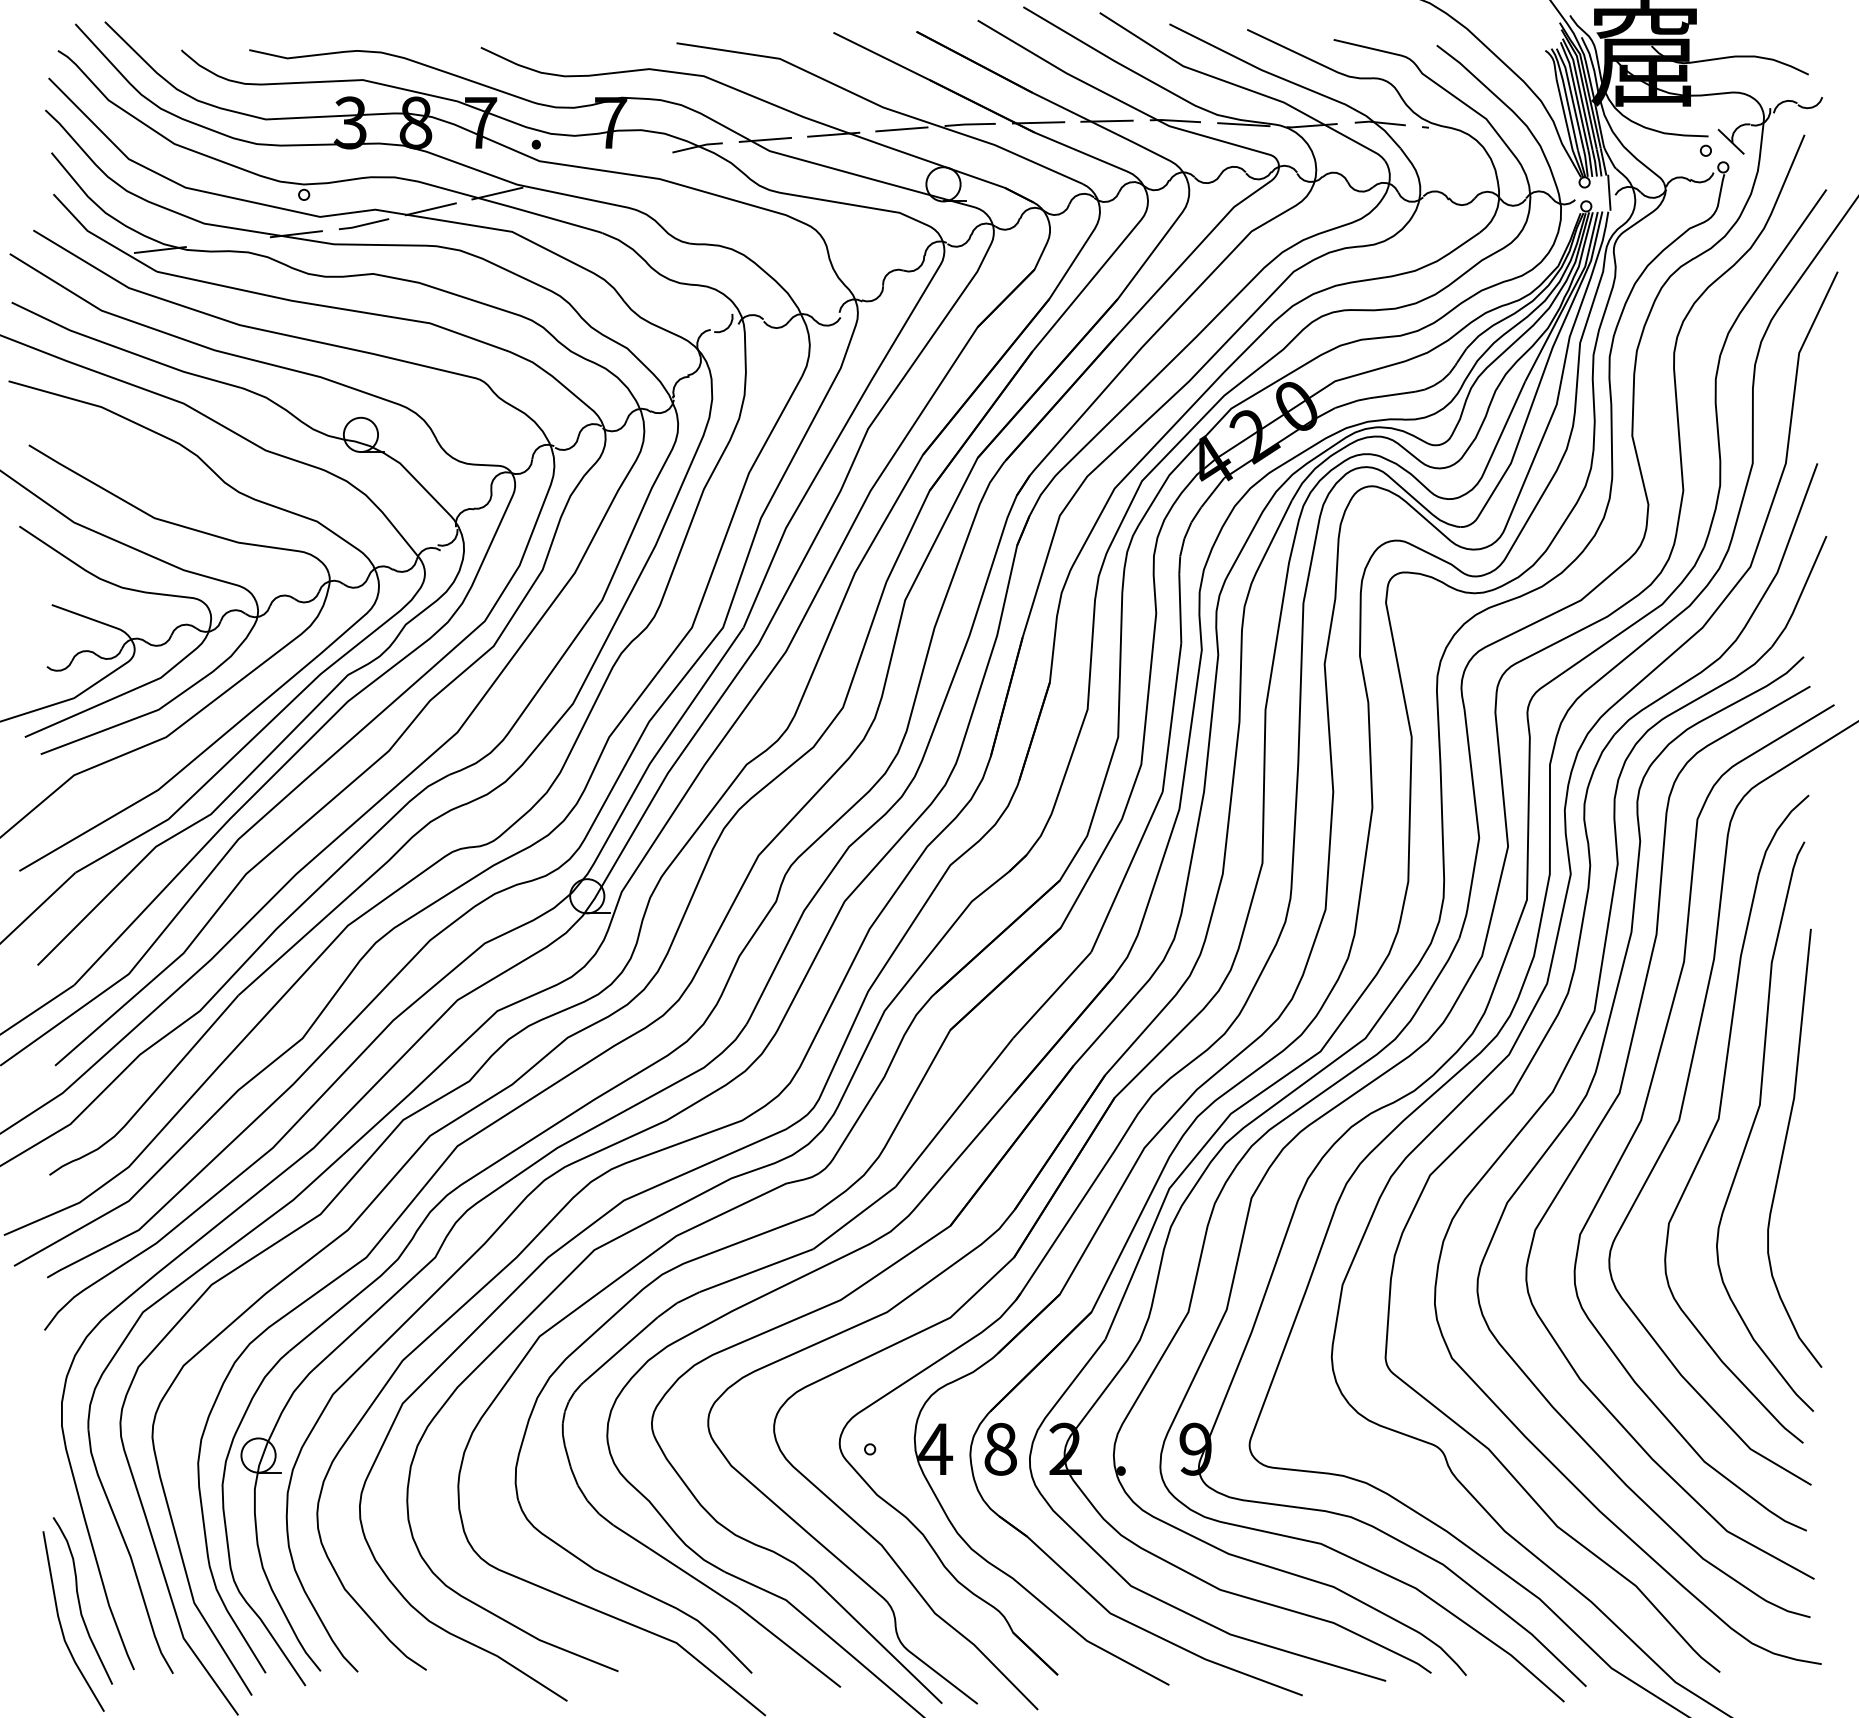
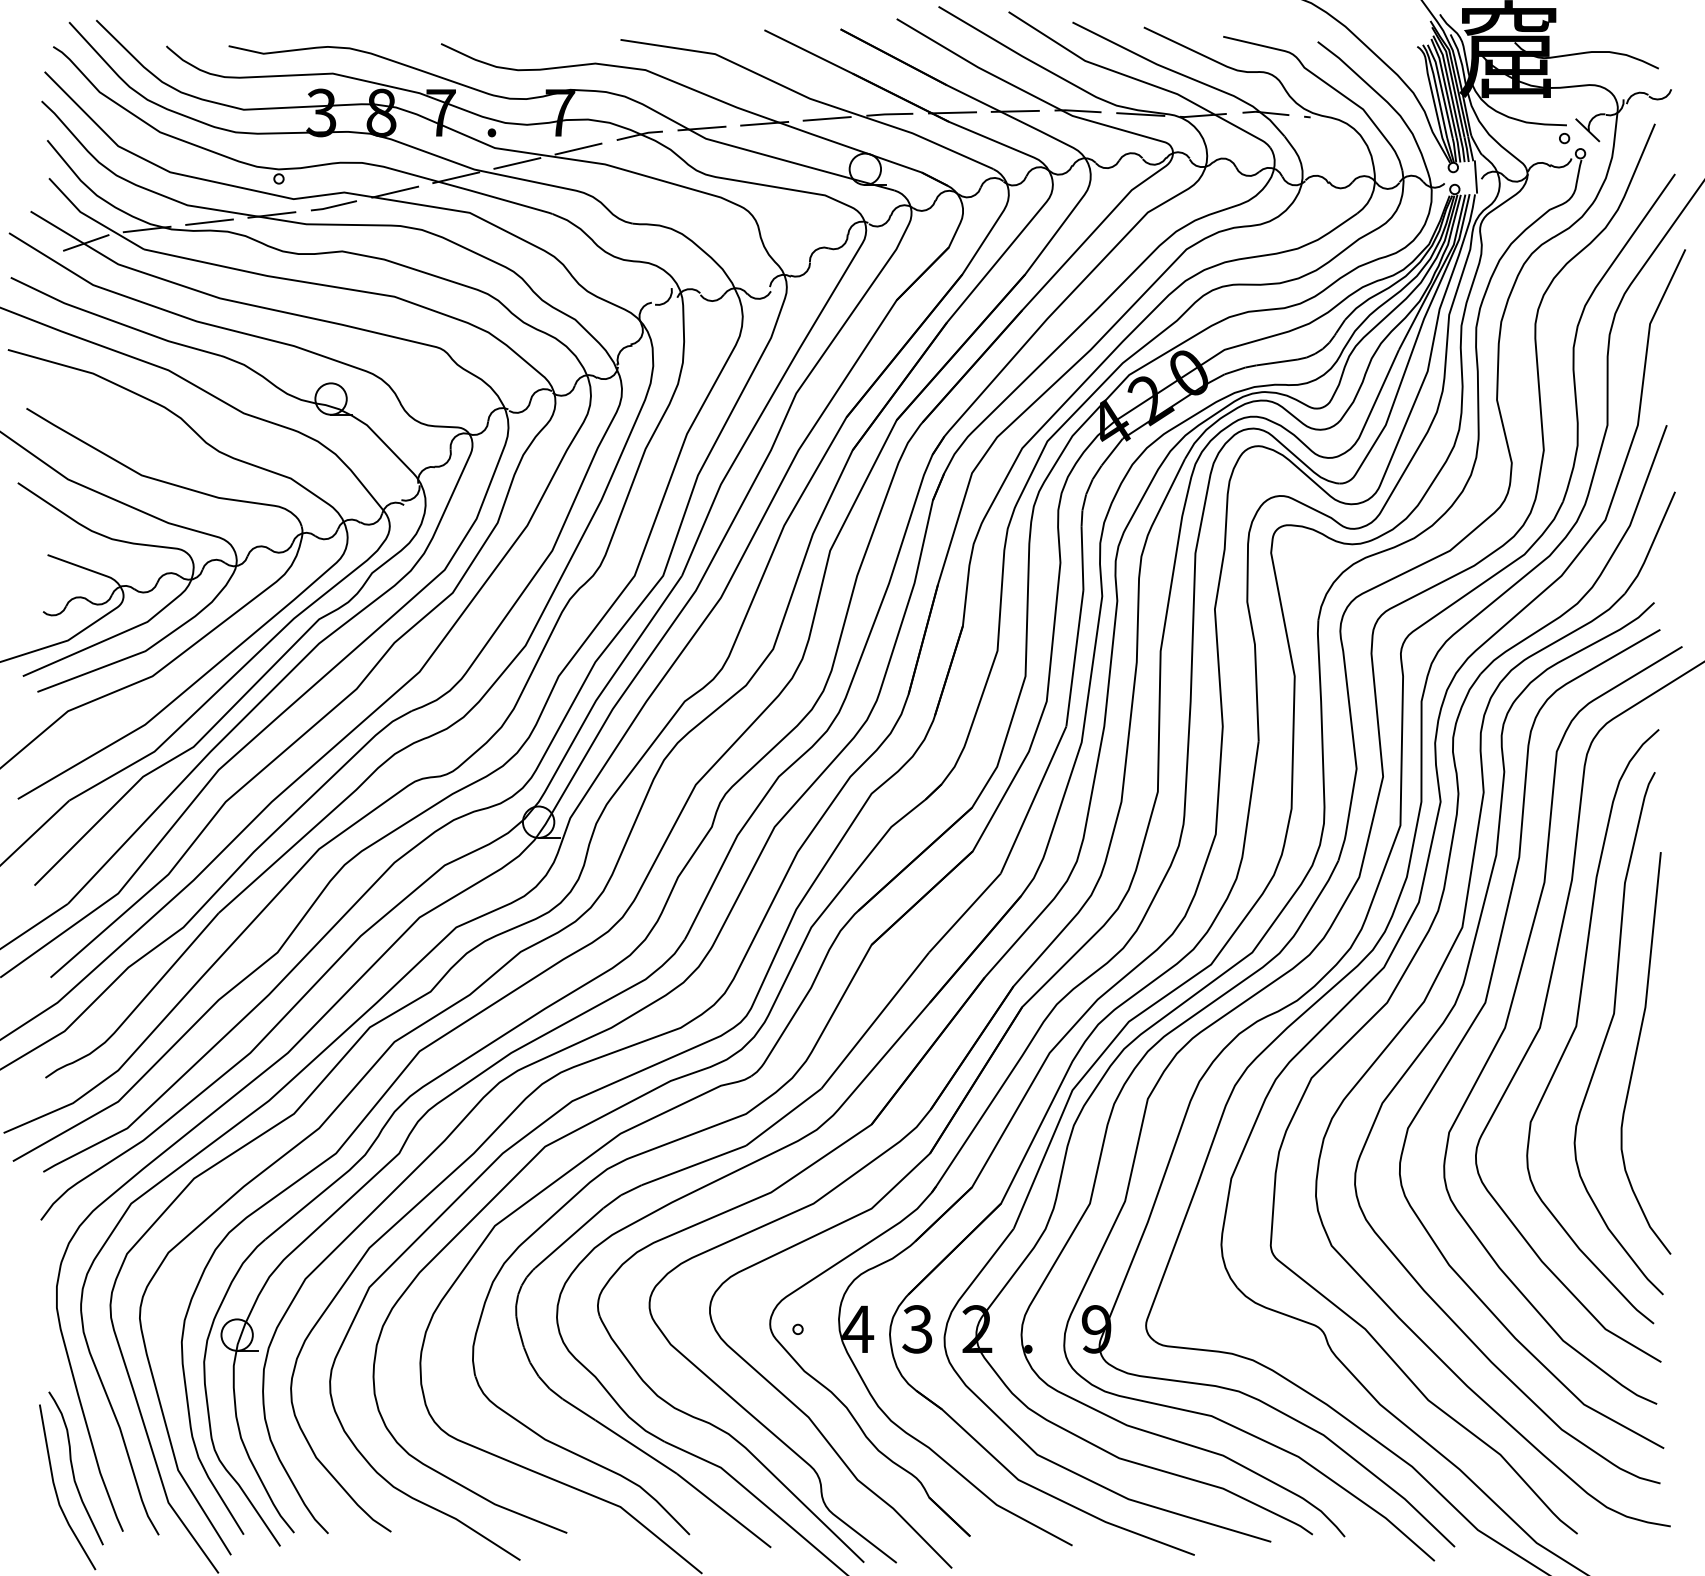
line: (630, 162) -> (578, 149), added
line: (564, 177) -> (517, 162), added
line: (227, 242) -> (208, 222), added
line: (93, 264) -> (85, 242), added
text: (999, 1448) -> (916, 1328), 8 -> 3

